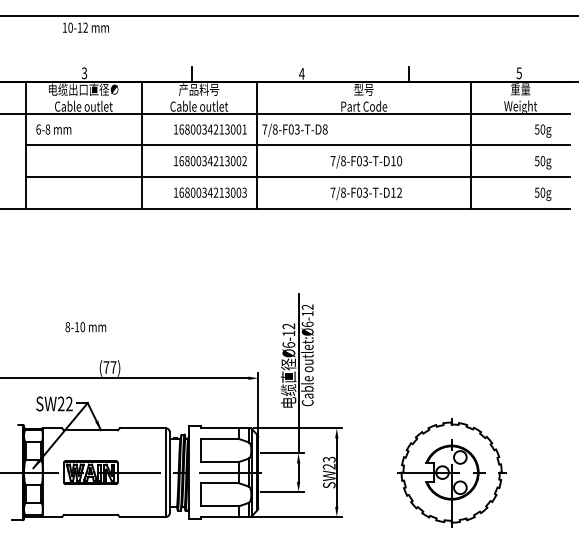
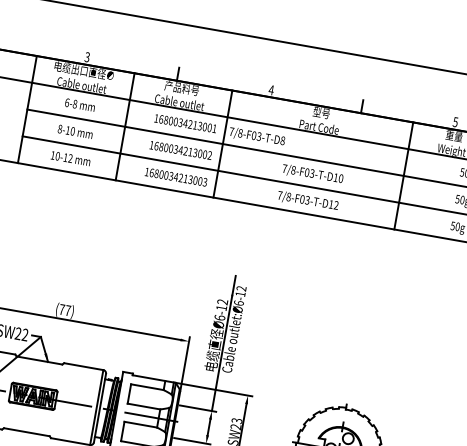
text: (85, 27) -> (70, 158), moved
text: (53, 129) -> (79, 104), moved
text: (85, 327) -> (75, 132), moved

